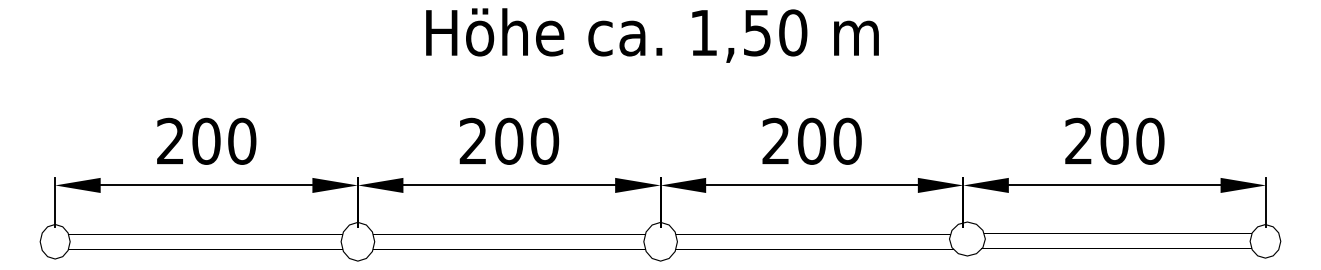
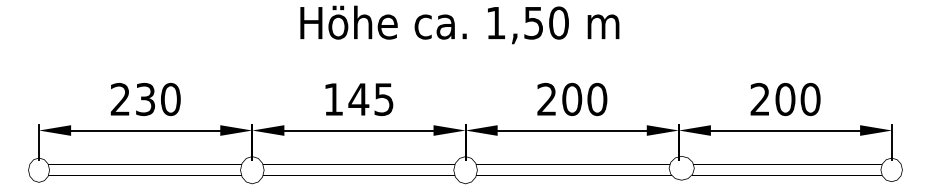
text: (206, 140) -> (145, 98), 200 -> 230
text: (509, 140) -> (359, 98), 200 -> 145

